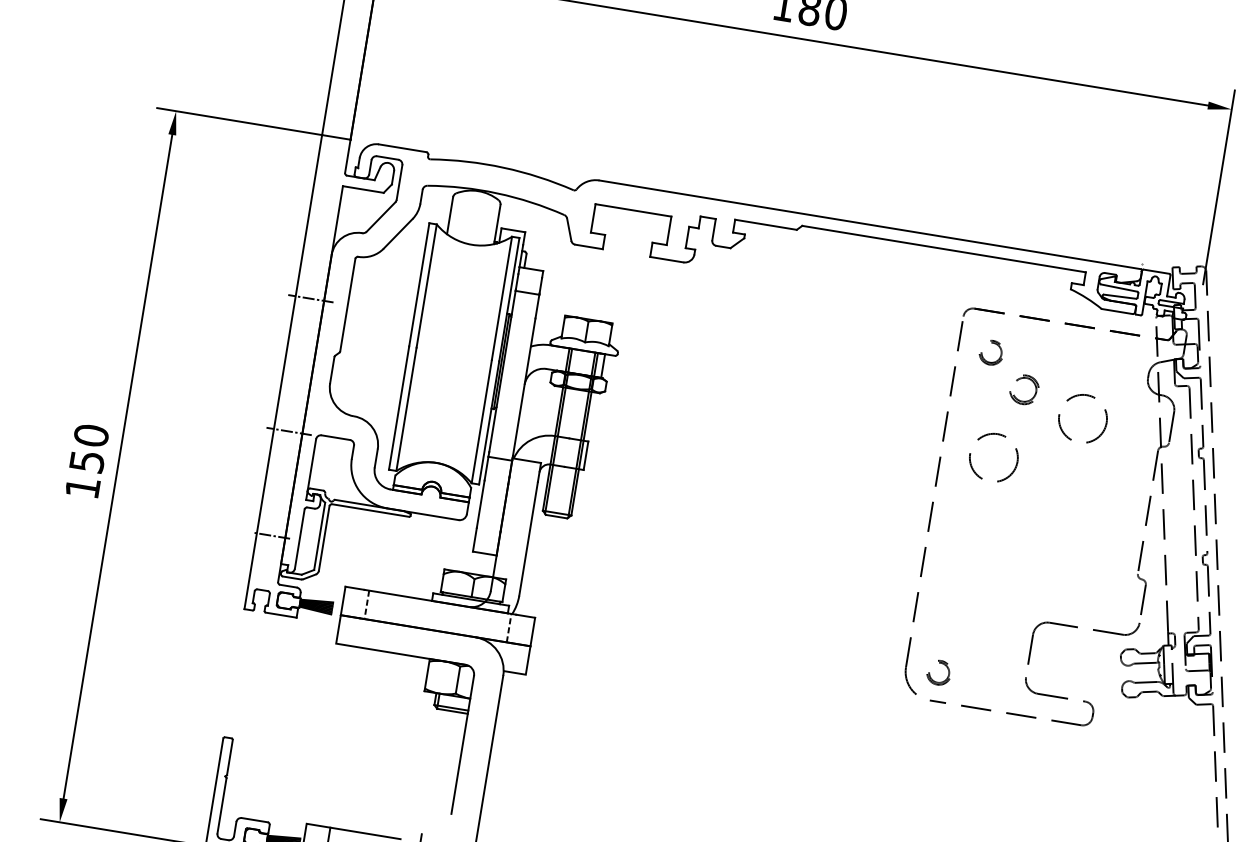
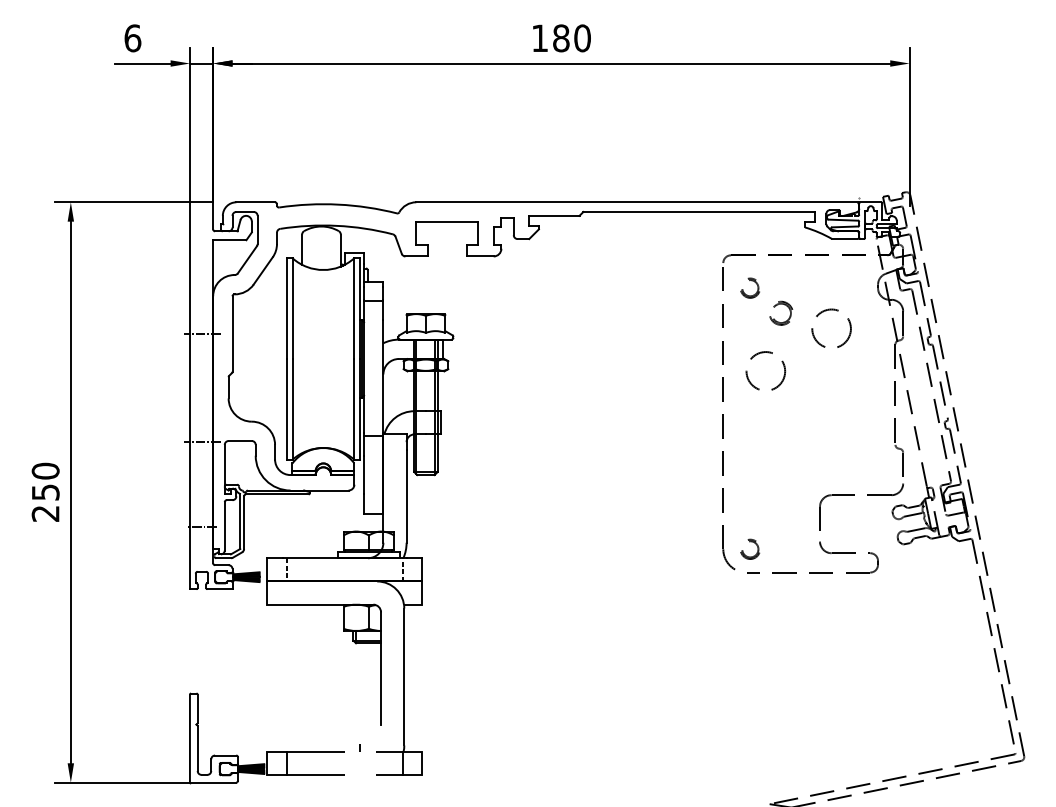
text: (82, 487) -> (45, 513), 150 -> 250

